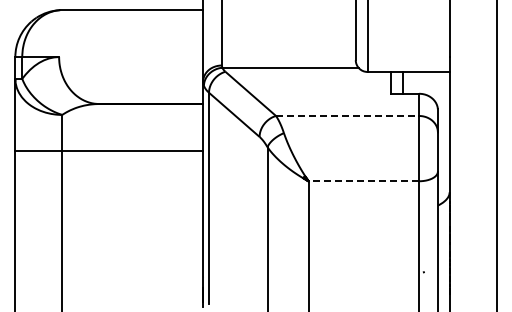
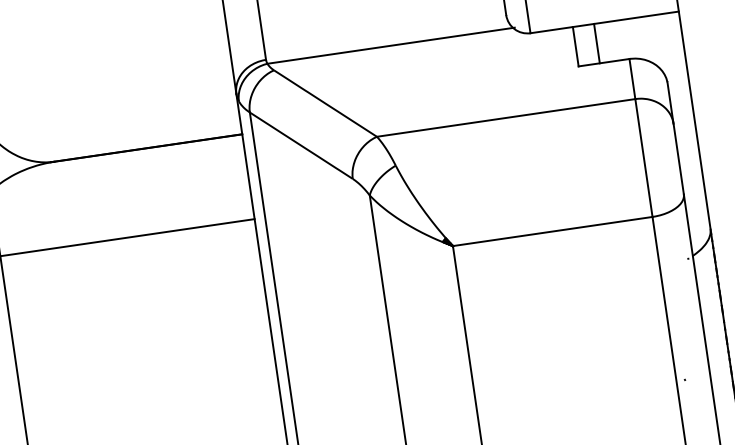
line: (347, 115) -> (505, 117), dashed -> solid
line: (363, 181) -> (552, 232), dashed -> solid

